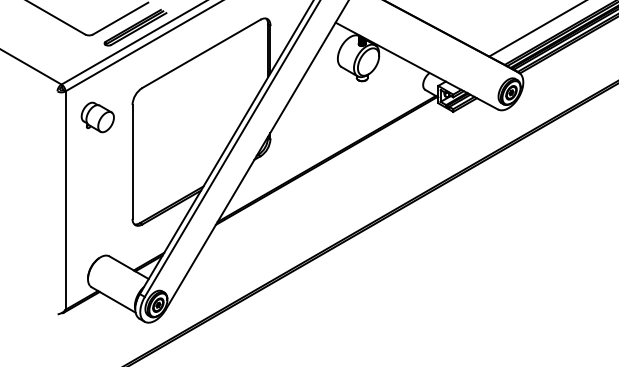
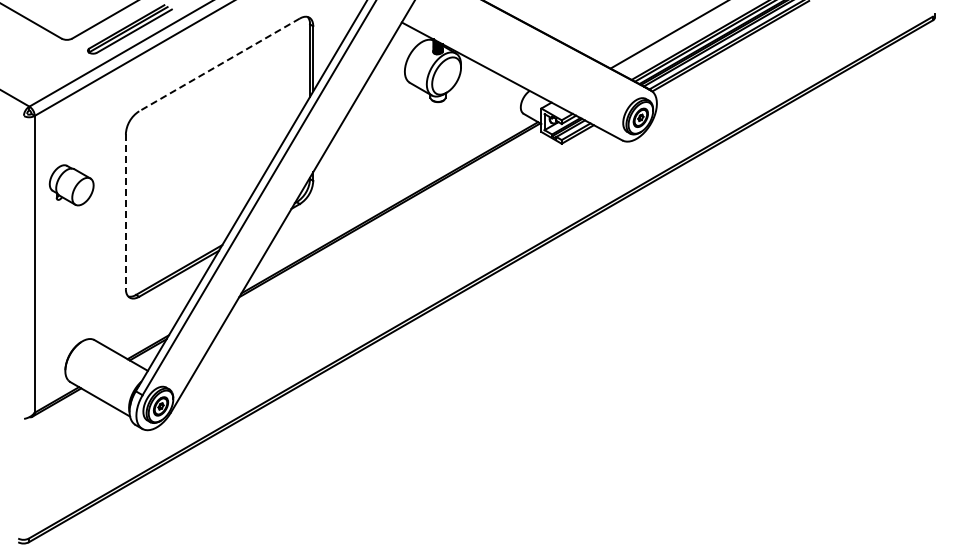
line: (201, 53) -> (219, 64), solid -> dashed
part: (97, 117) -> (71, 185), moved
line: (132, 162) -> (125, 212), solid -> dashed

